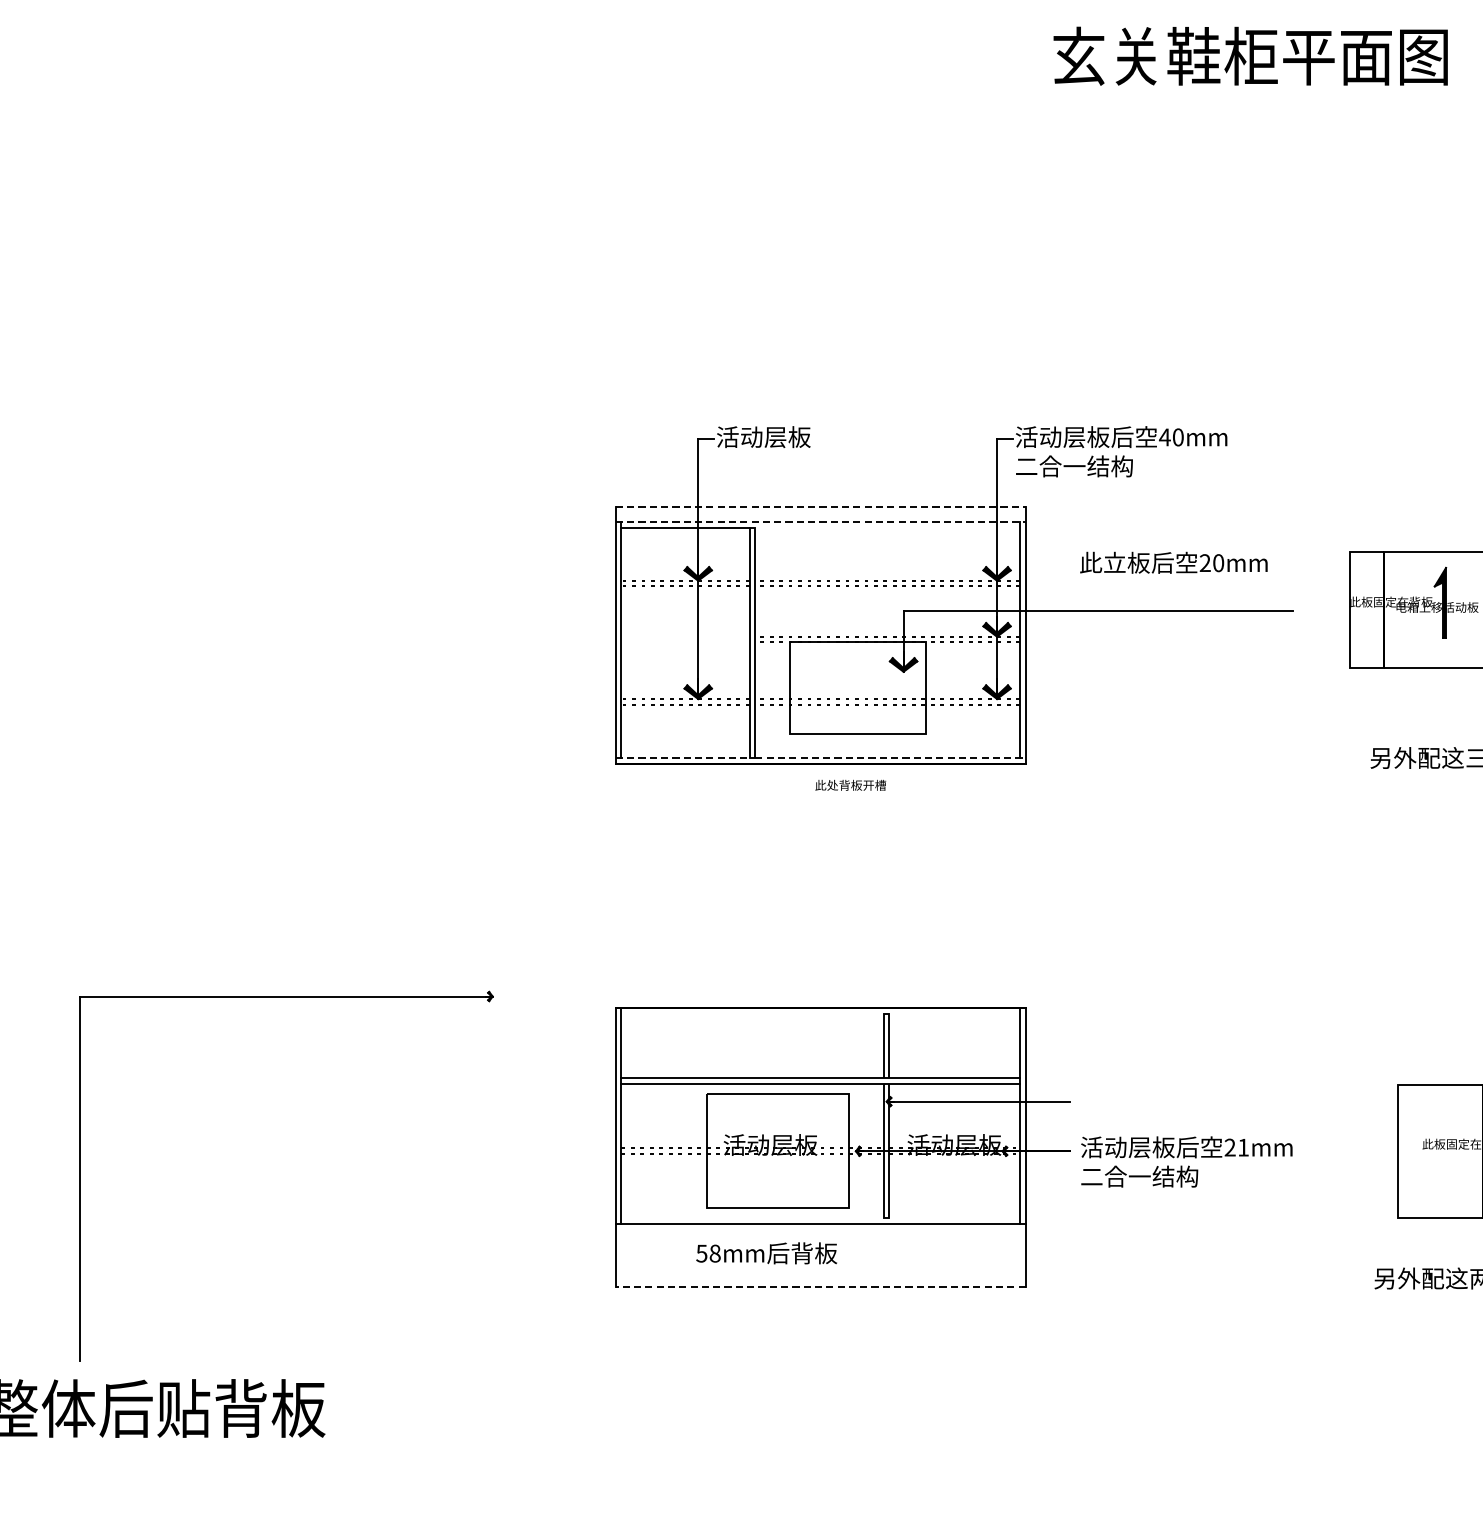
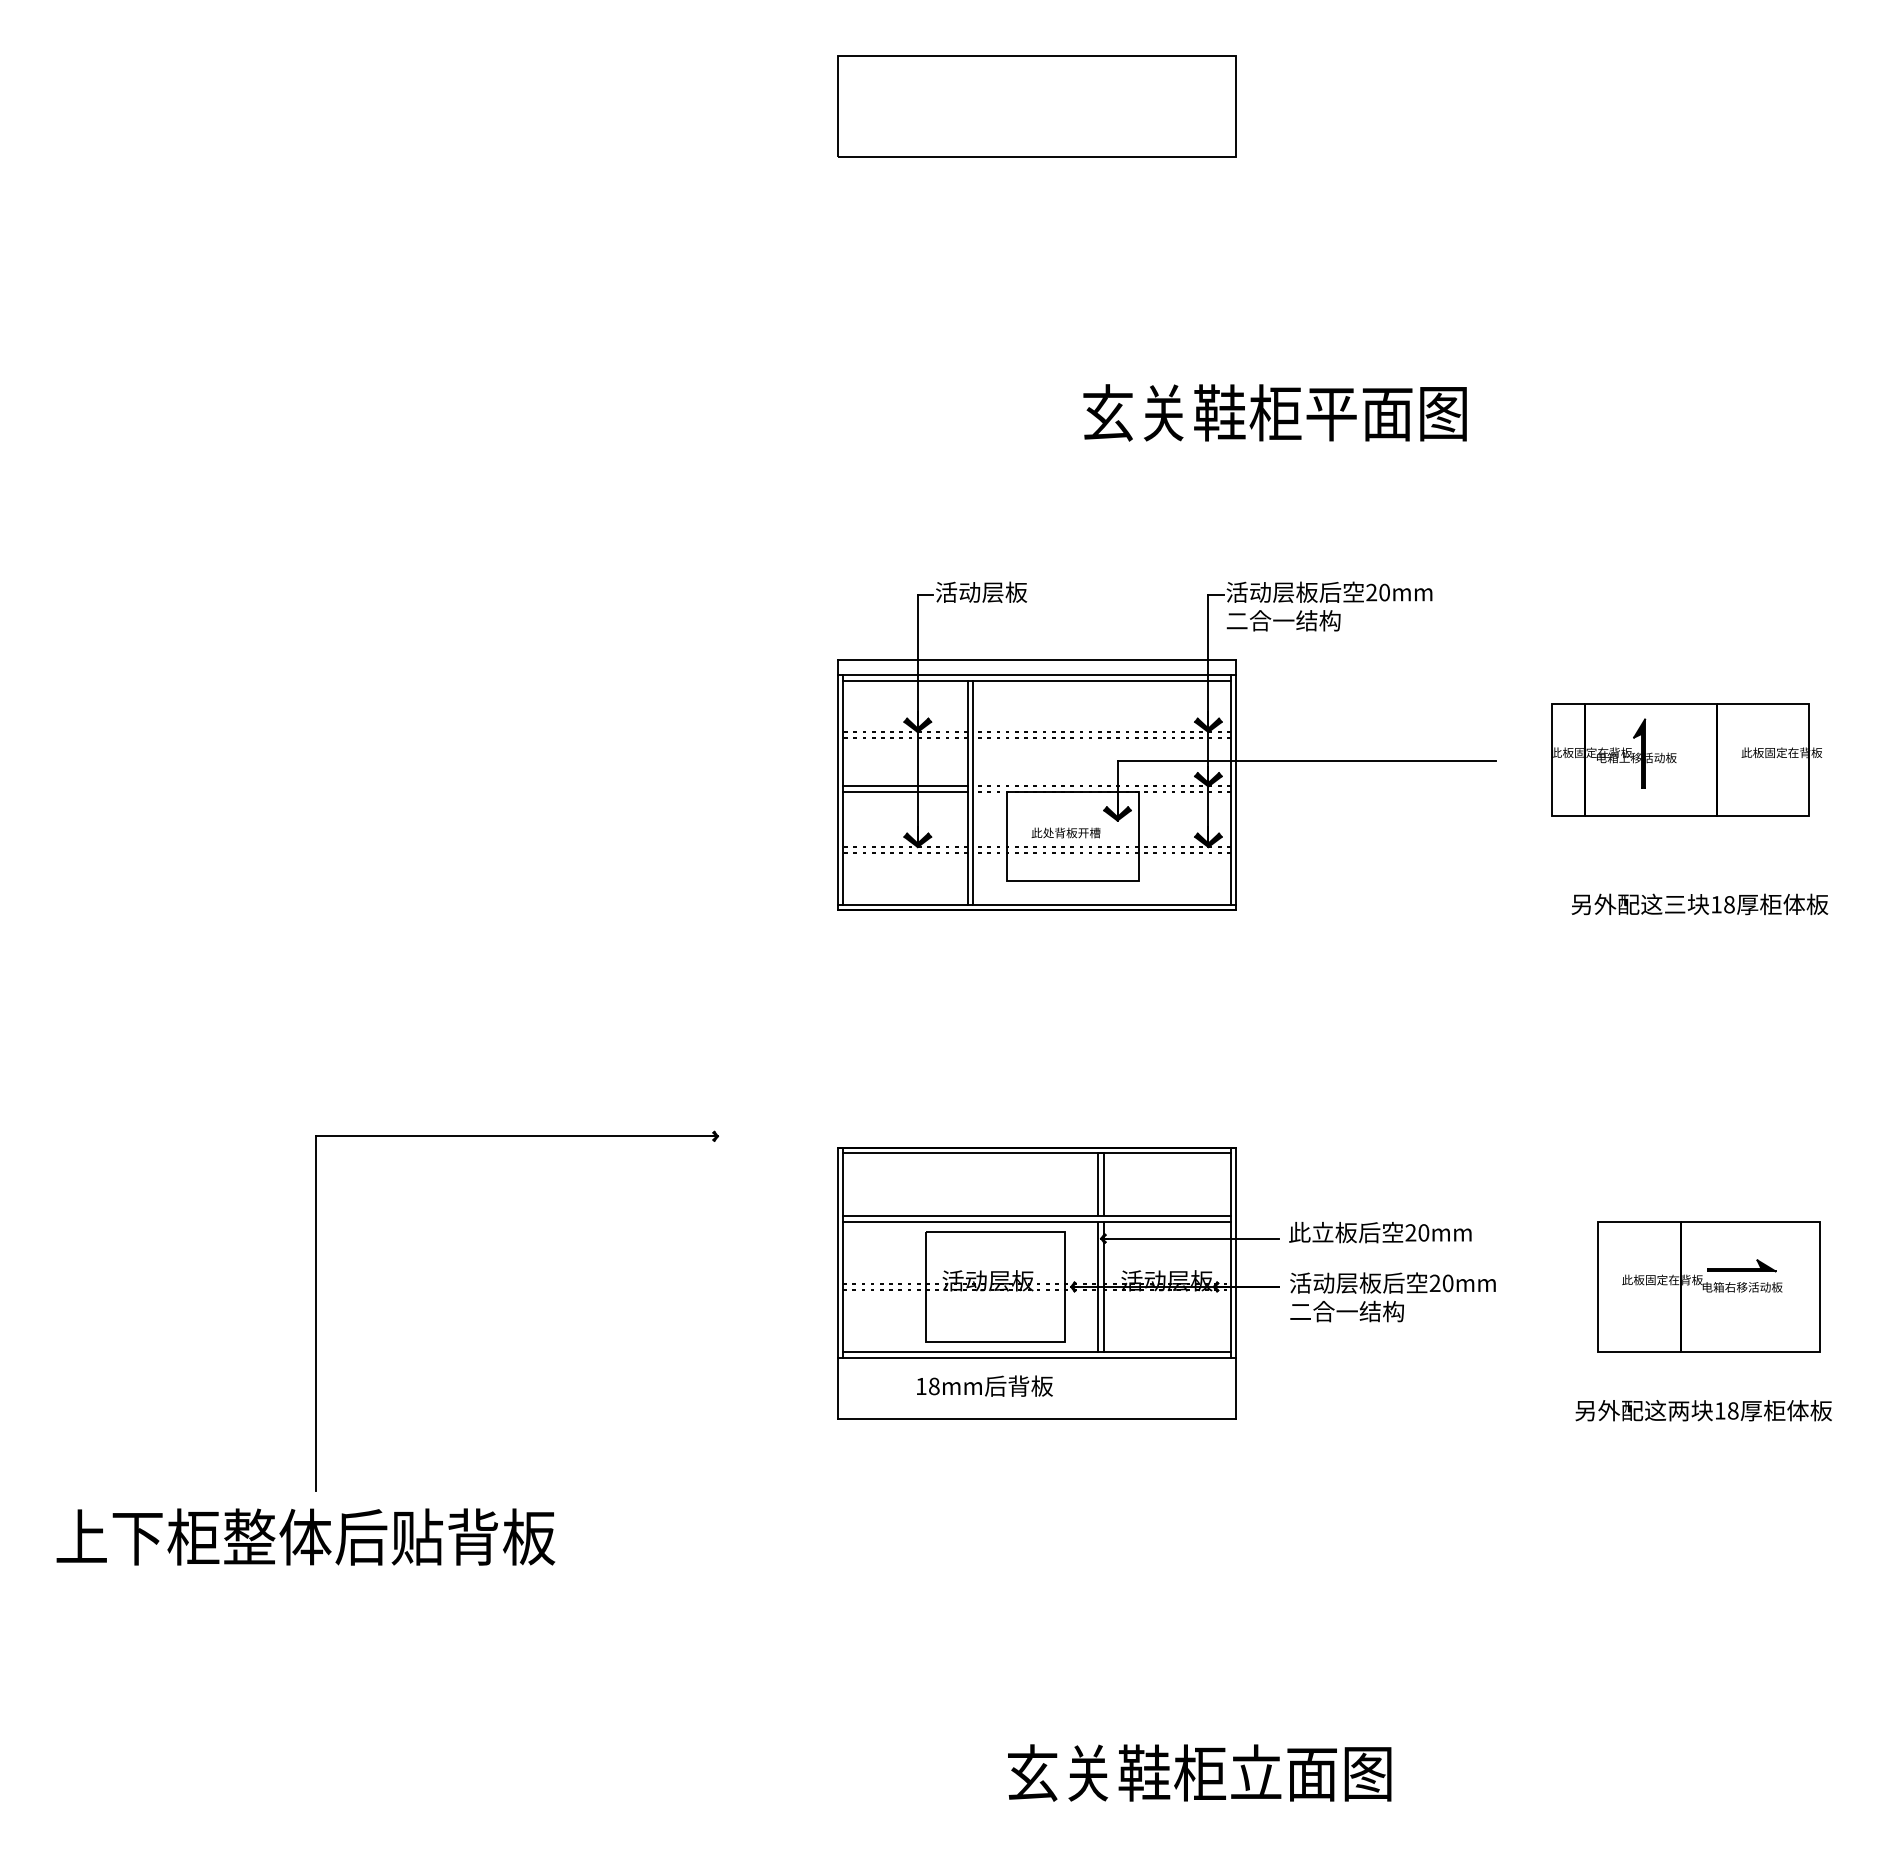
text: (1250, 55) -> (1274, 412), moved
text: (1164, 437) -> (1371, 592), 40mm -> 20mm
line: (821, 506) -> (1037, 659), dashed -> solid
line: (821, 522) -> (1037, 675), dashed -> solid
line: (887, 527) -> (1101, 680), added
text: (1174, 562) -> (1380, 1232), moved
line: (685, 636) -> (905, 786), added
line: (685, 641) -> (905, 791), added
line: (683, 758) -> (903, 904), dashed -> solid
line: (890, 758) -> (1104, 904), dashed -> solid
text: (850, 784) -> (1065, 832), moved
line: (820, 1014) -> (1036, 1153), added
text: (1242, 1147) -> (1447, 1283), 21mm -> 20mm
line: (752, 1218) -> (970, 1352), added
line: (953, 1218) -> (1166, 1352), added
text: (702, 1253) -> (921, 1386), 58mm -> 18mm
line: (820, 1287) -> (1036, 1419), dashed -> solid

